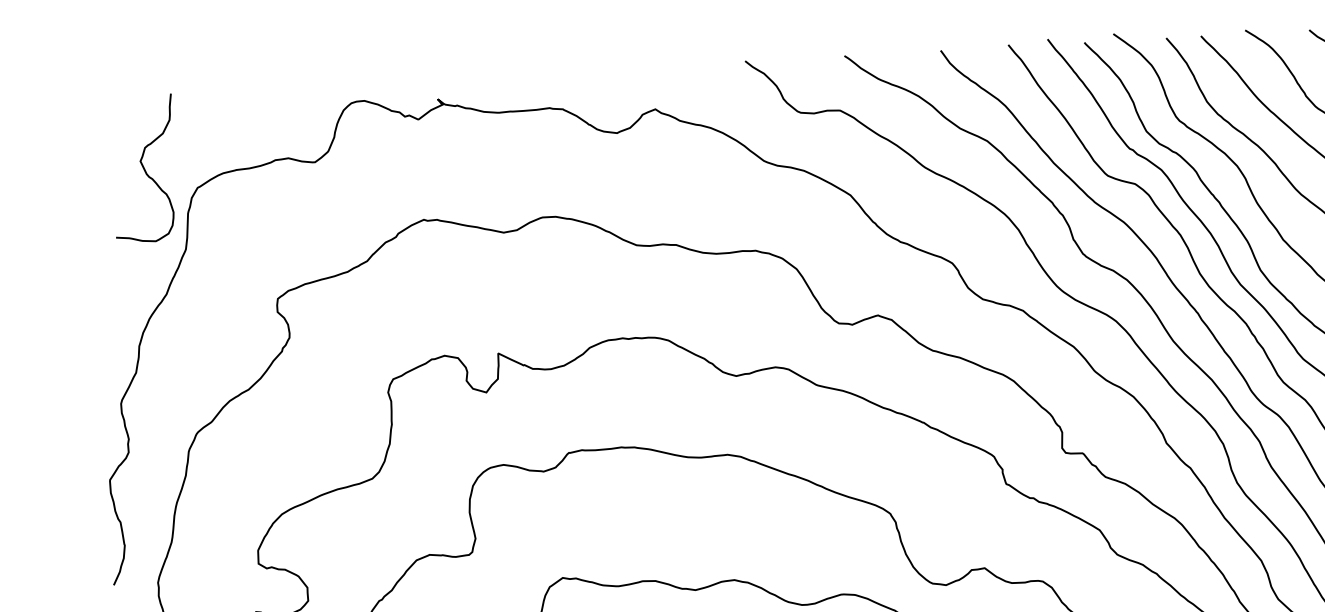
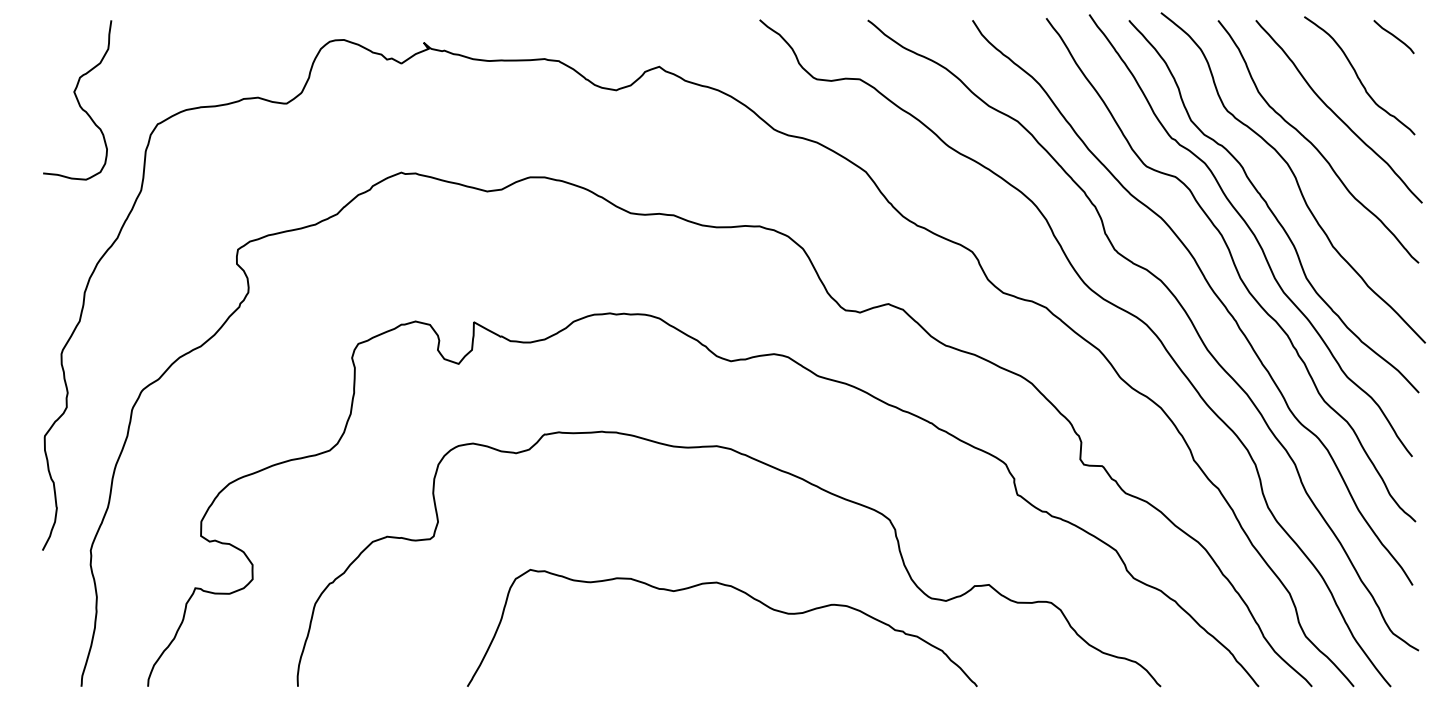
curve: (143, 168) -> (77, 100), moved

